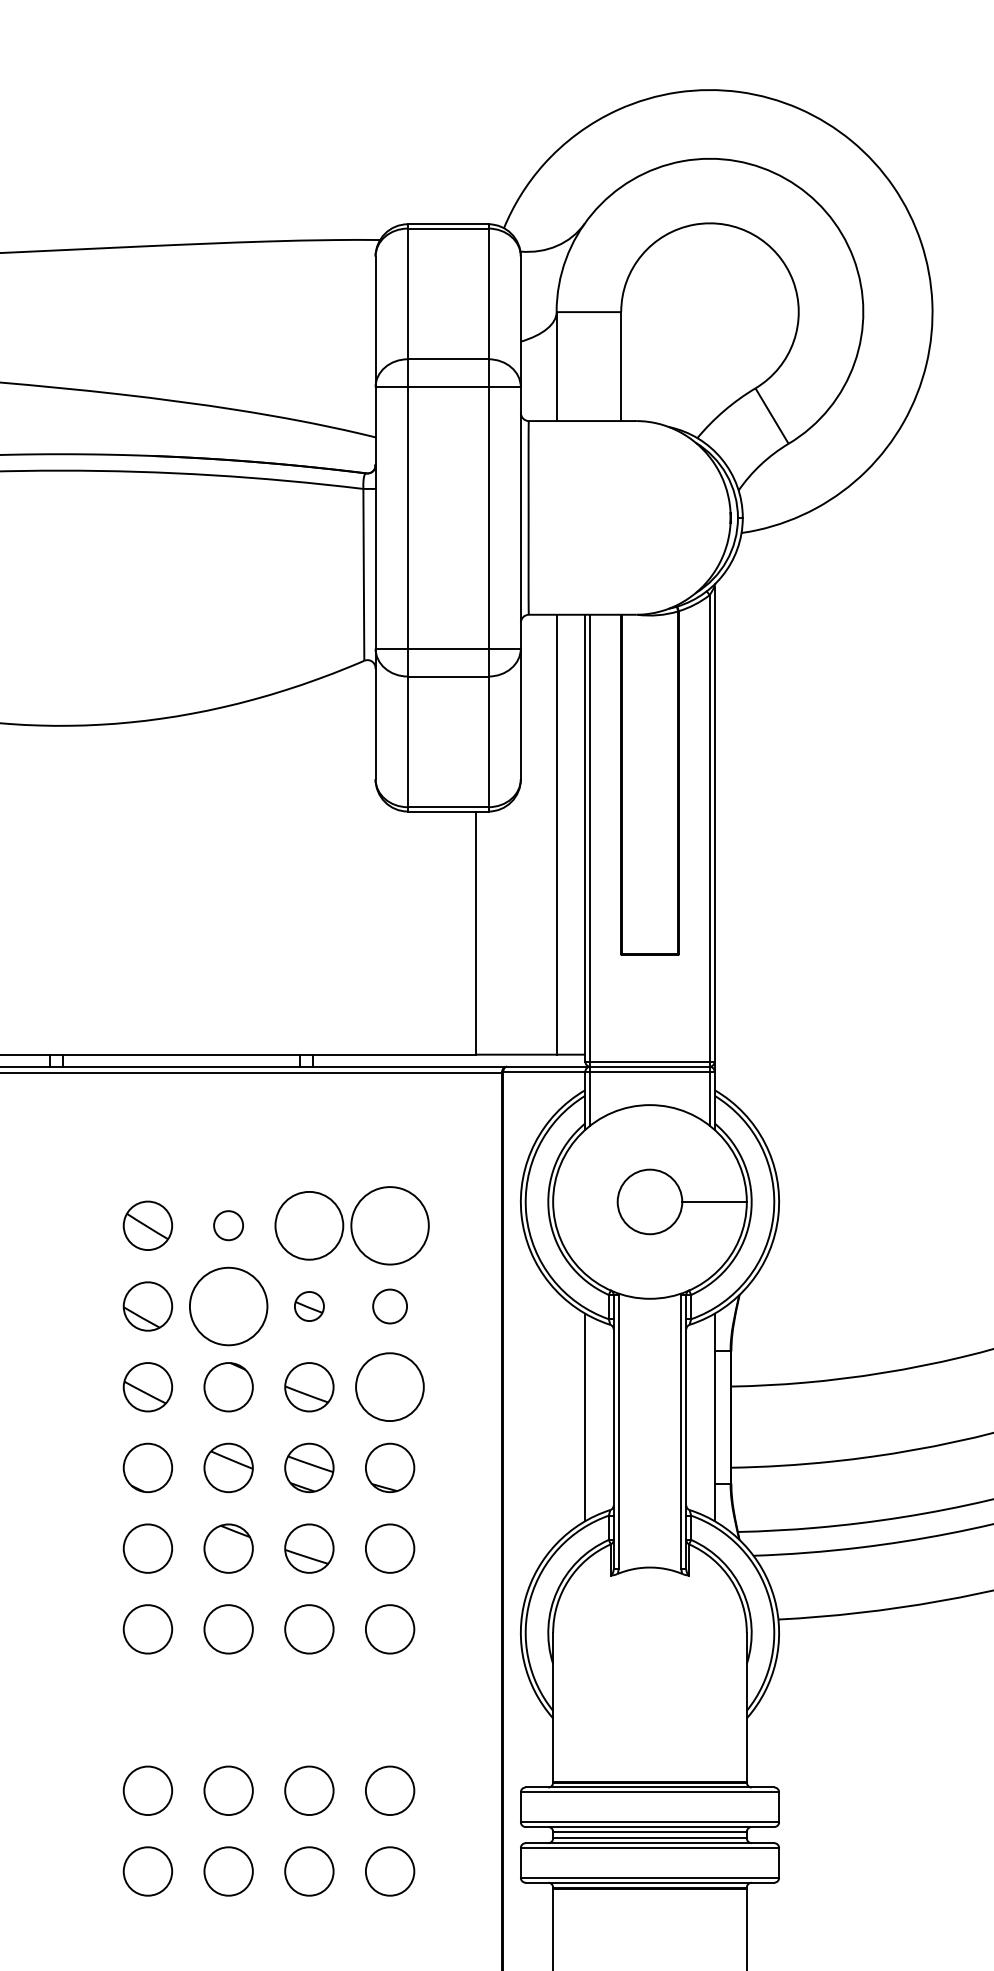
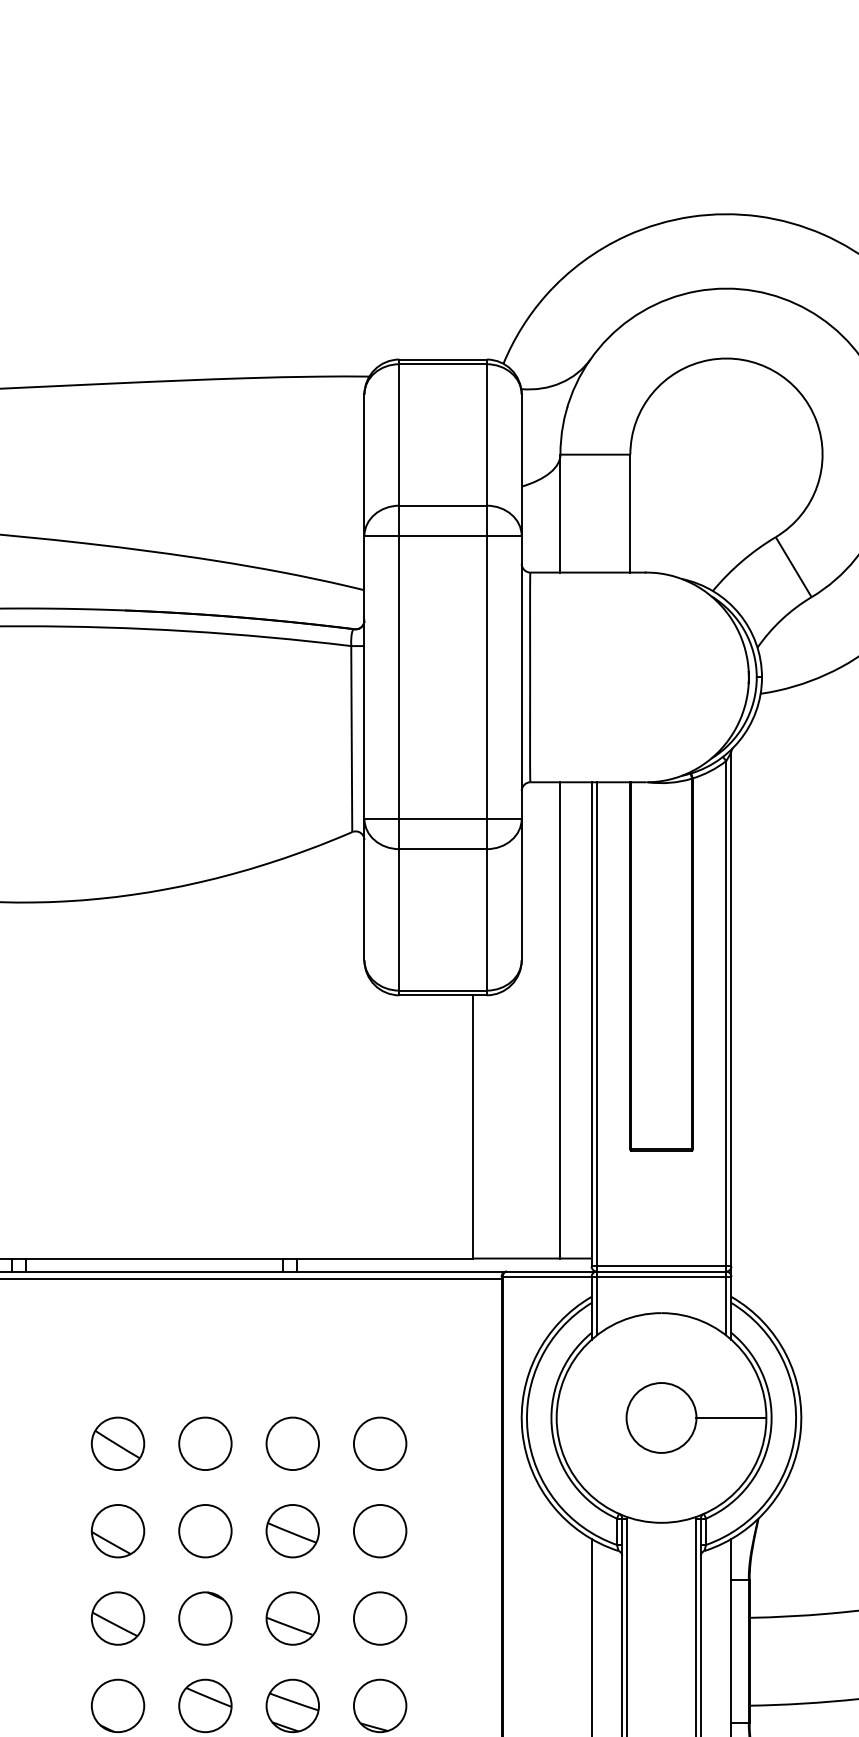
circle: (228, 1225) -> (205, 1443), size x1.67
circle: (309, 1225) -> (292, 1443), size x0.71
circle: (389, 1225) -> (379, 1443), size x0.62
circle: (228, 1306) -> (205, 1531), size x0.62
part: (309, 1306) -> (292, 1531), size x1.67
circle: (389, 1306) -> (379, 1531), size x1.43
circle: (390, 1387) -> (380, 1618), size x0.71

